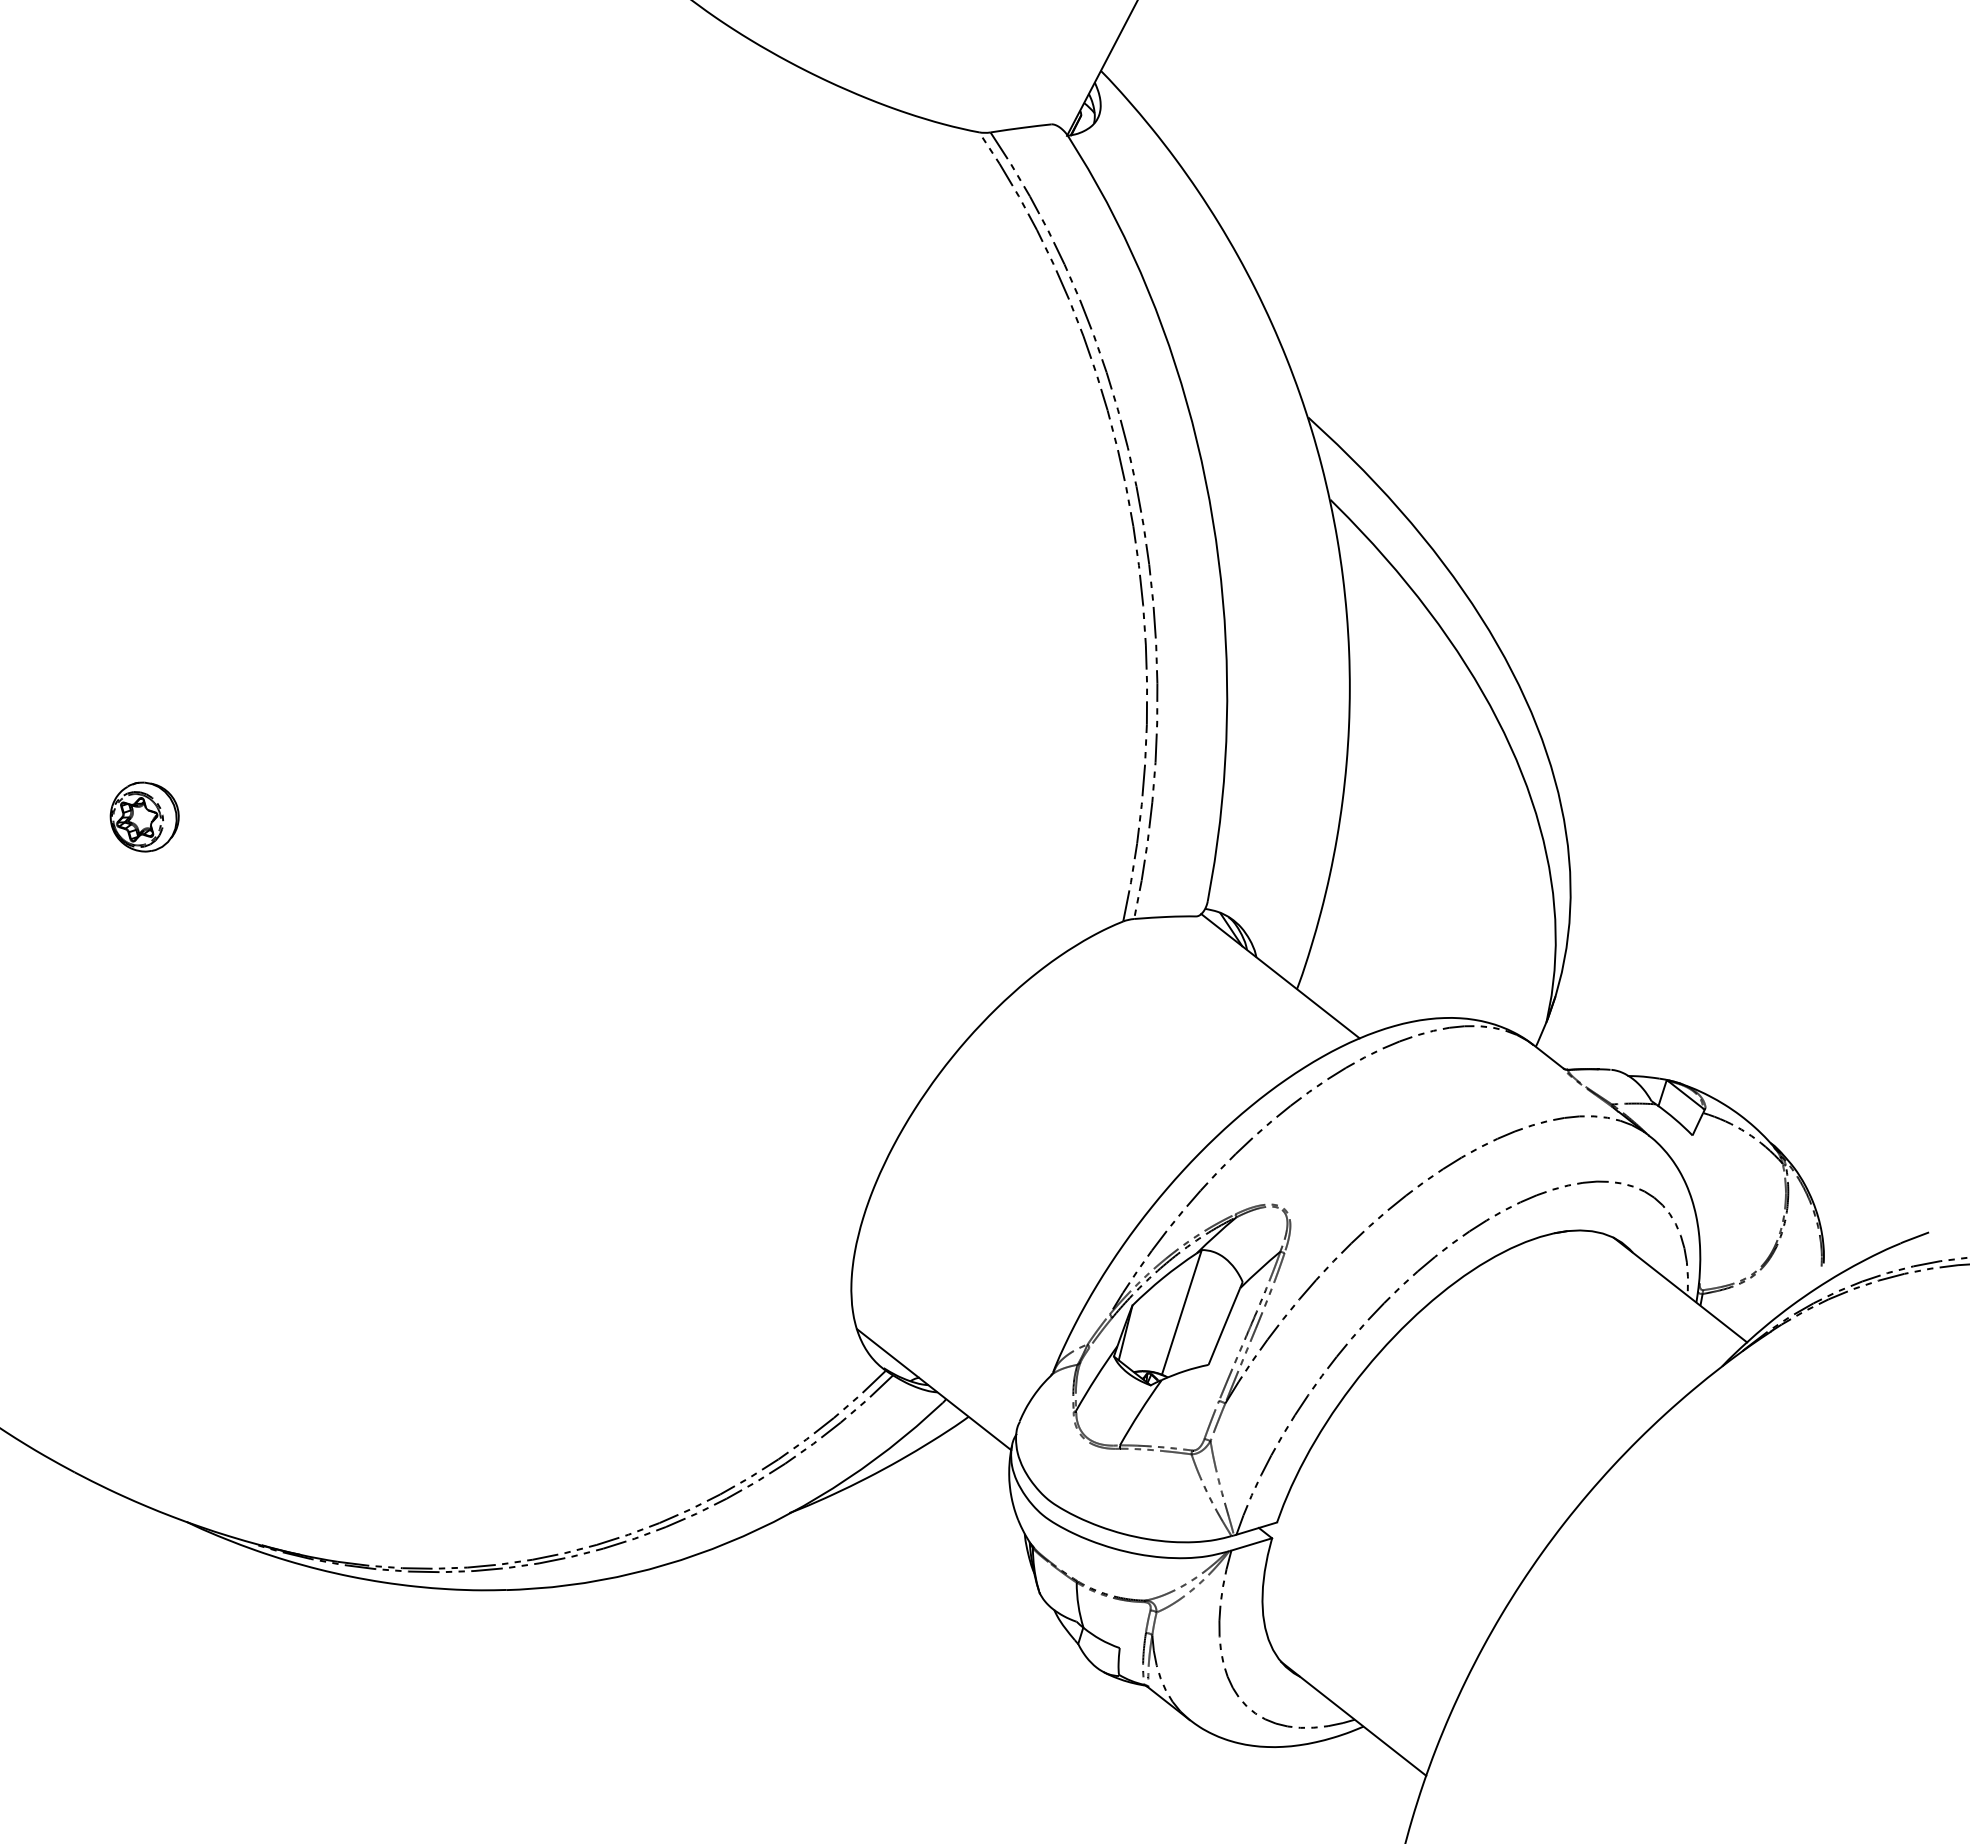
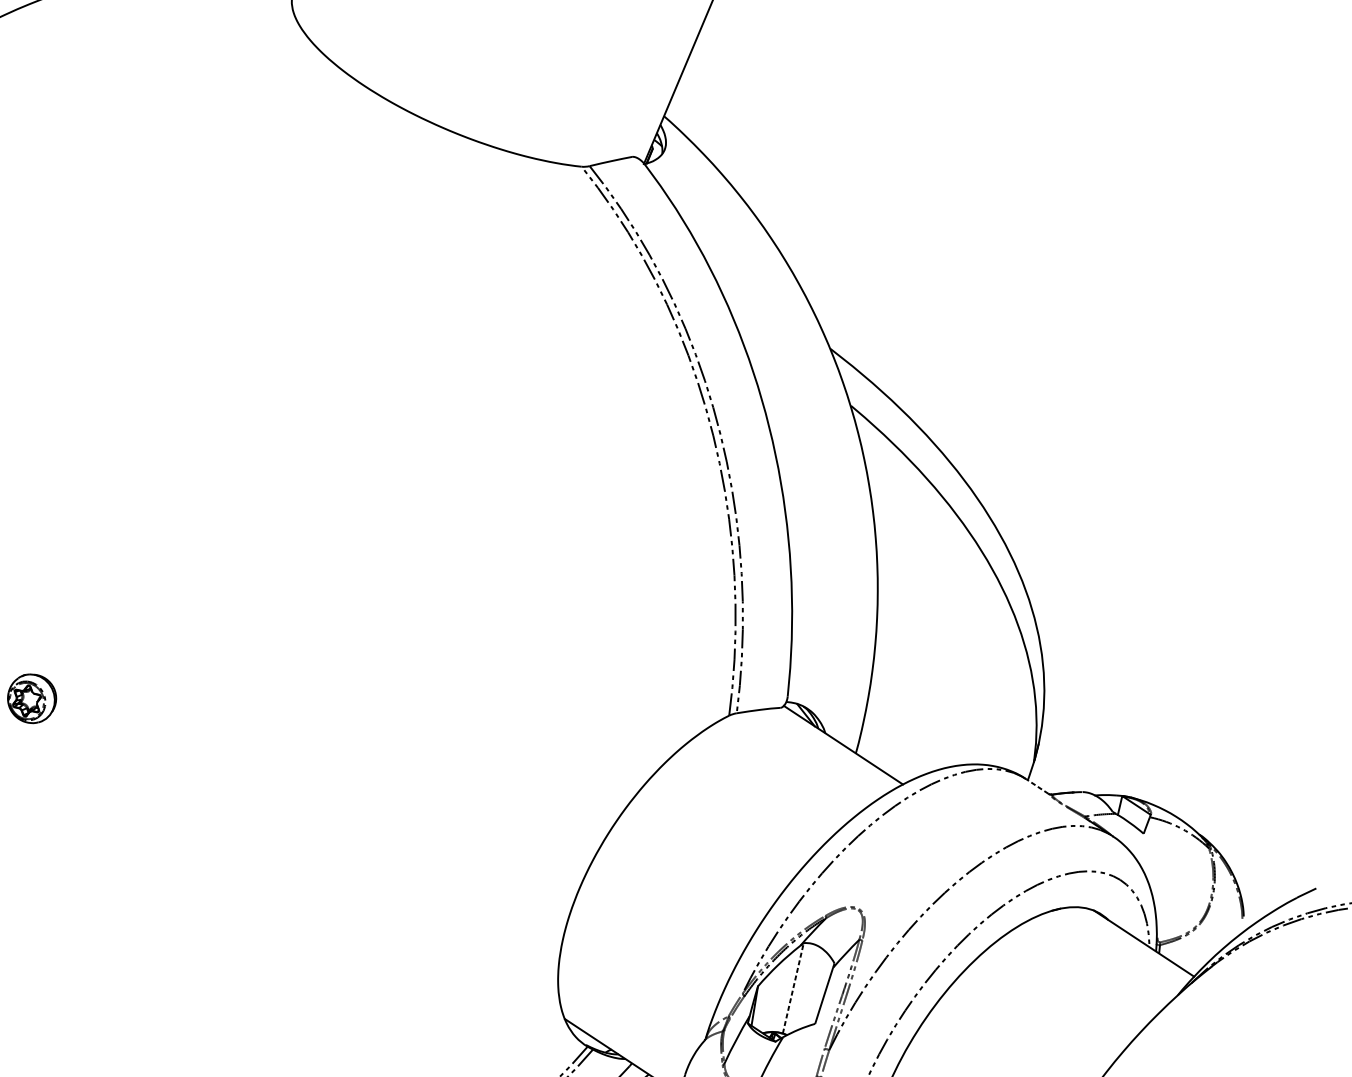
line: (1548, 1056) -> (1037, 786), solid -> dashed
line: (1182, 1311) -> (793, 987), solid -> dashed

